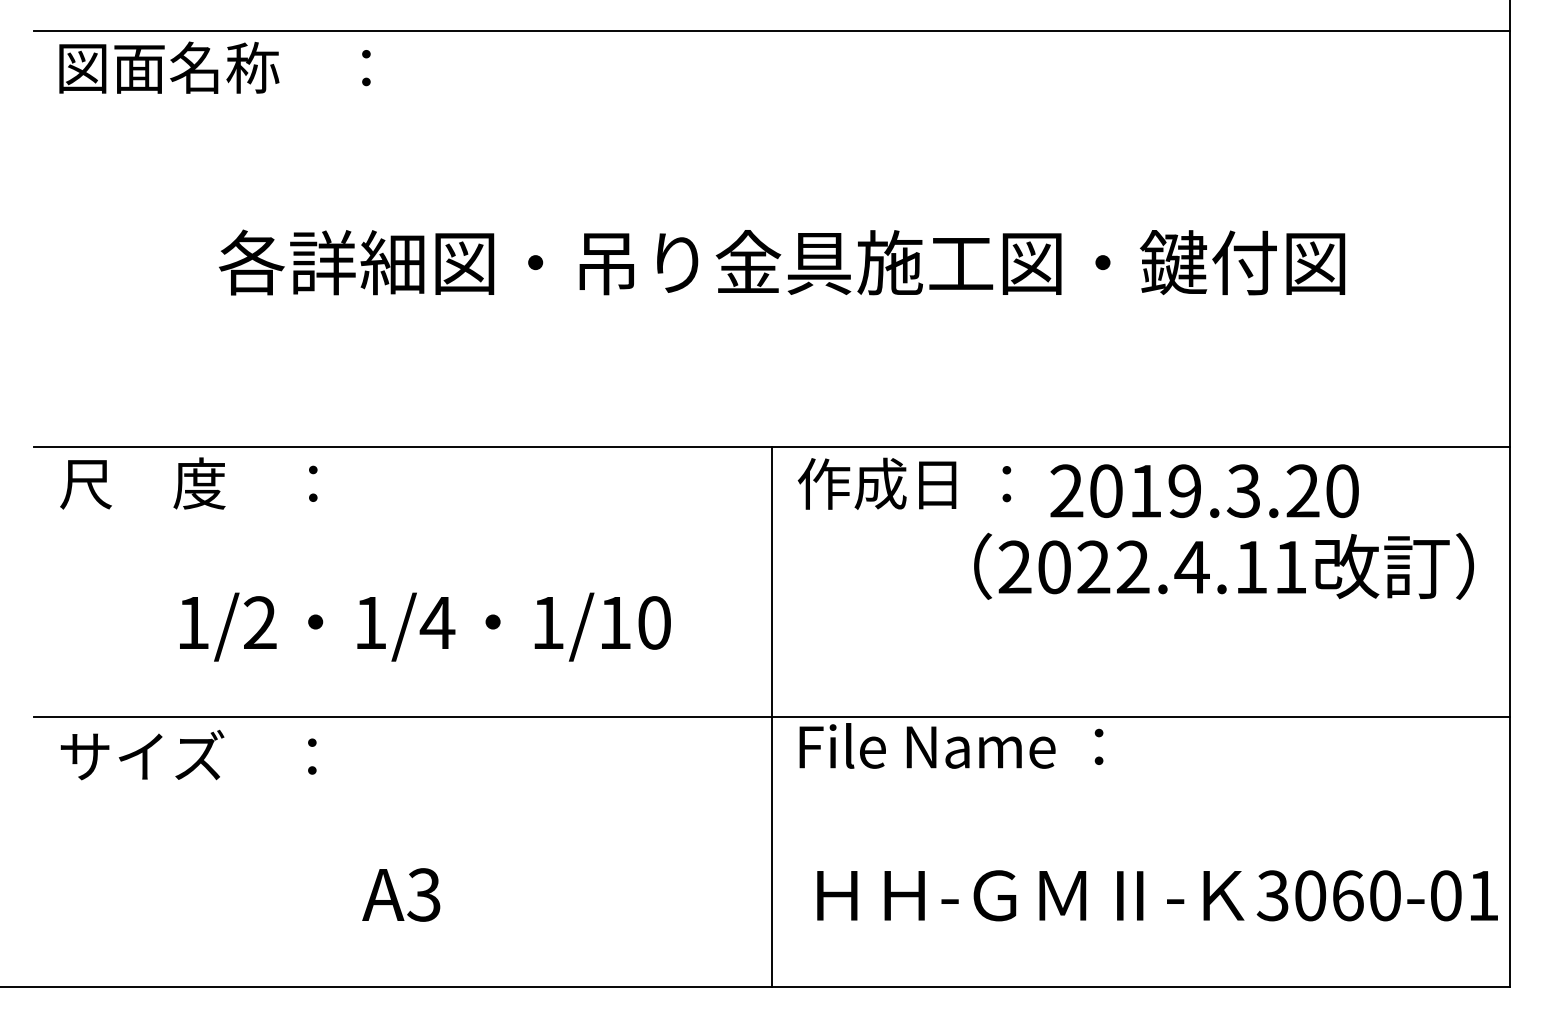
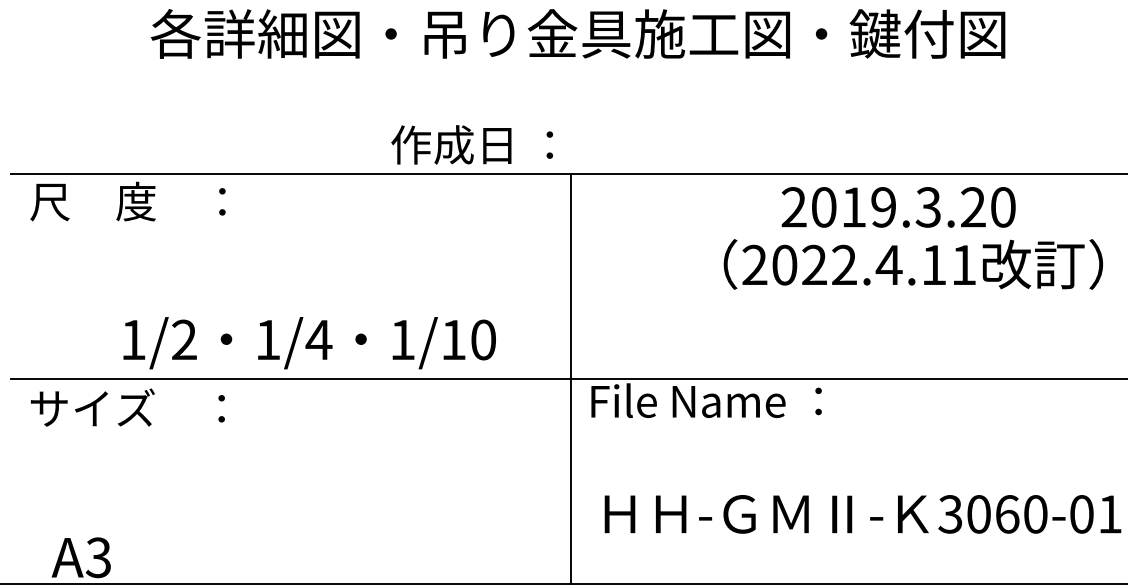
text: (904, 483) -> (472, 144), moved
text: (425, 626) -> (309, 342), moved
text: (401, 894) -> (81, 557), moved

